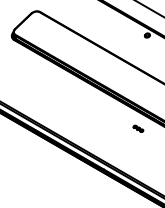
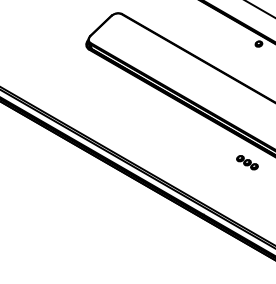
part: (138, 128) -> (247, 162), size x1.67

